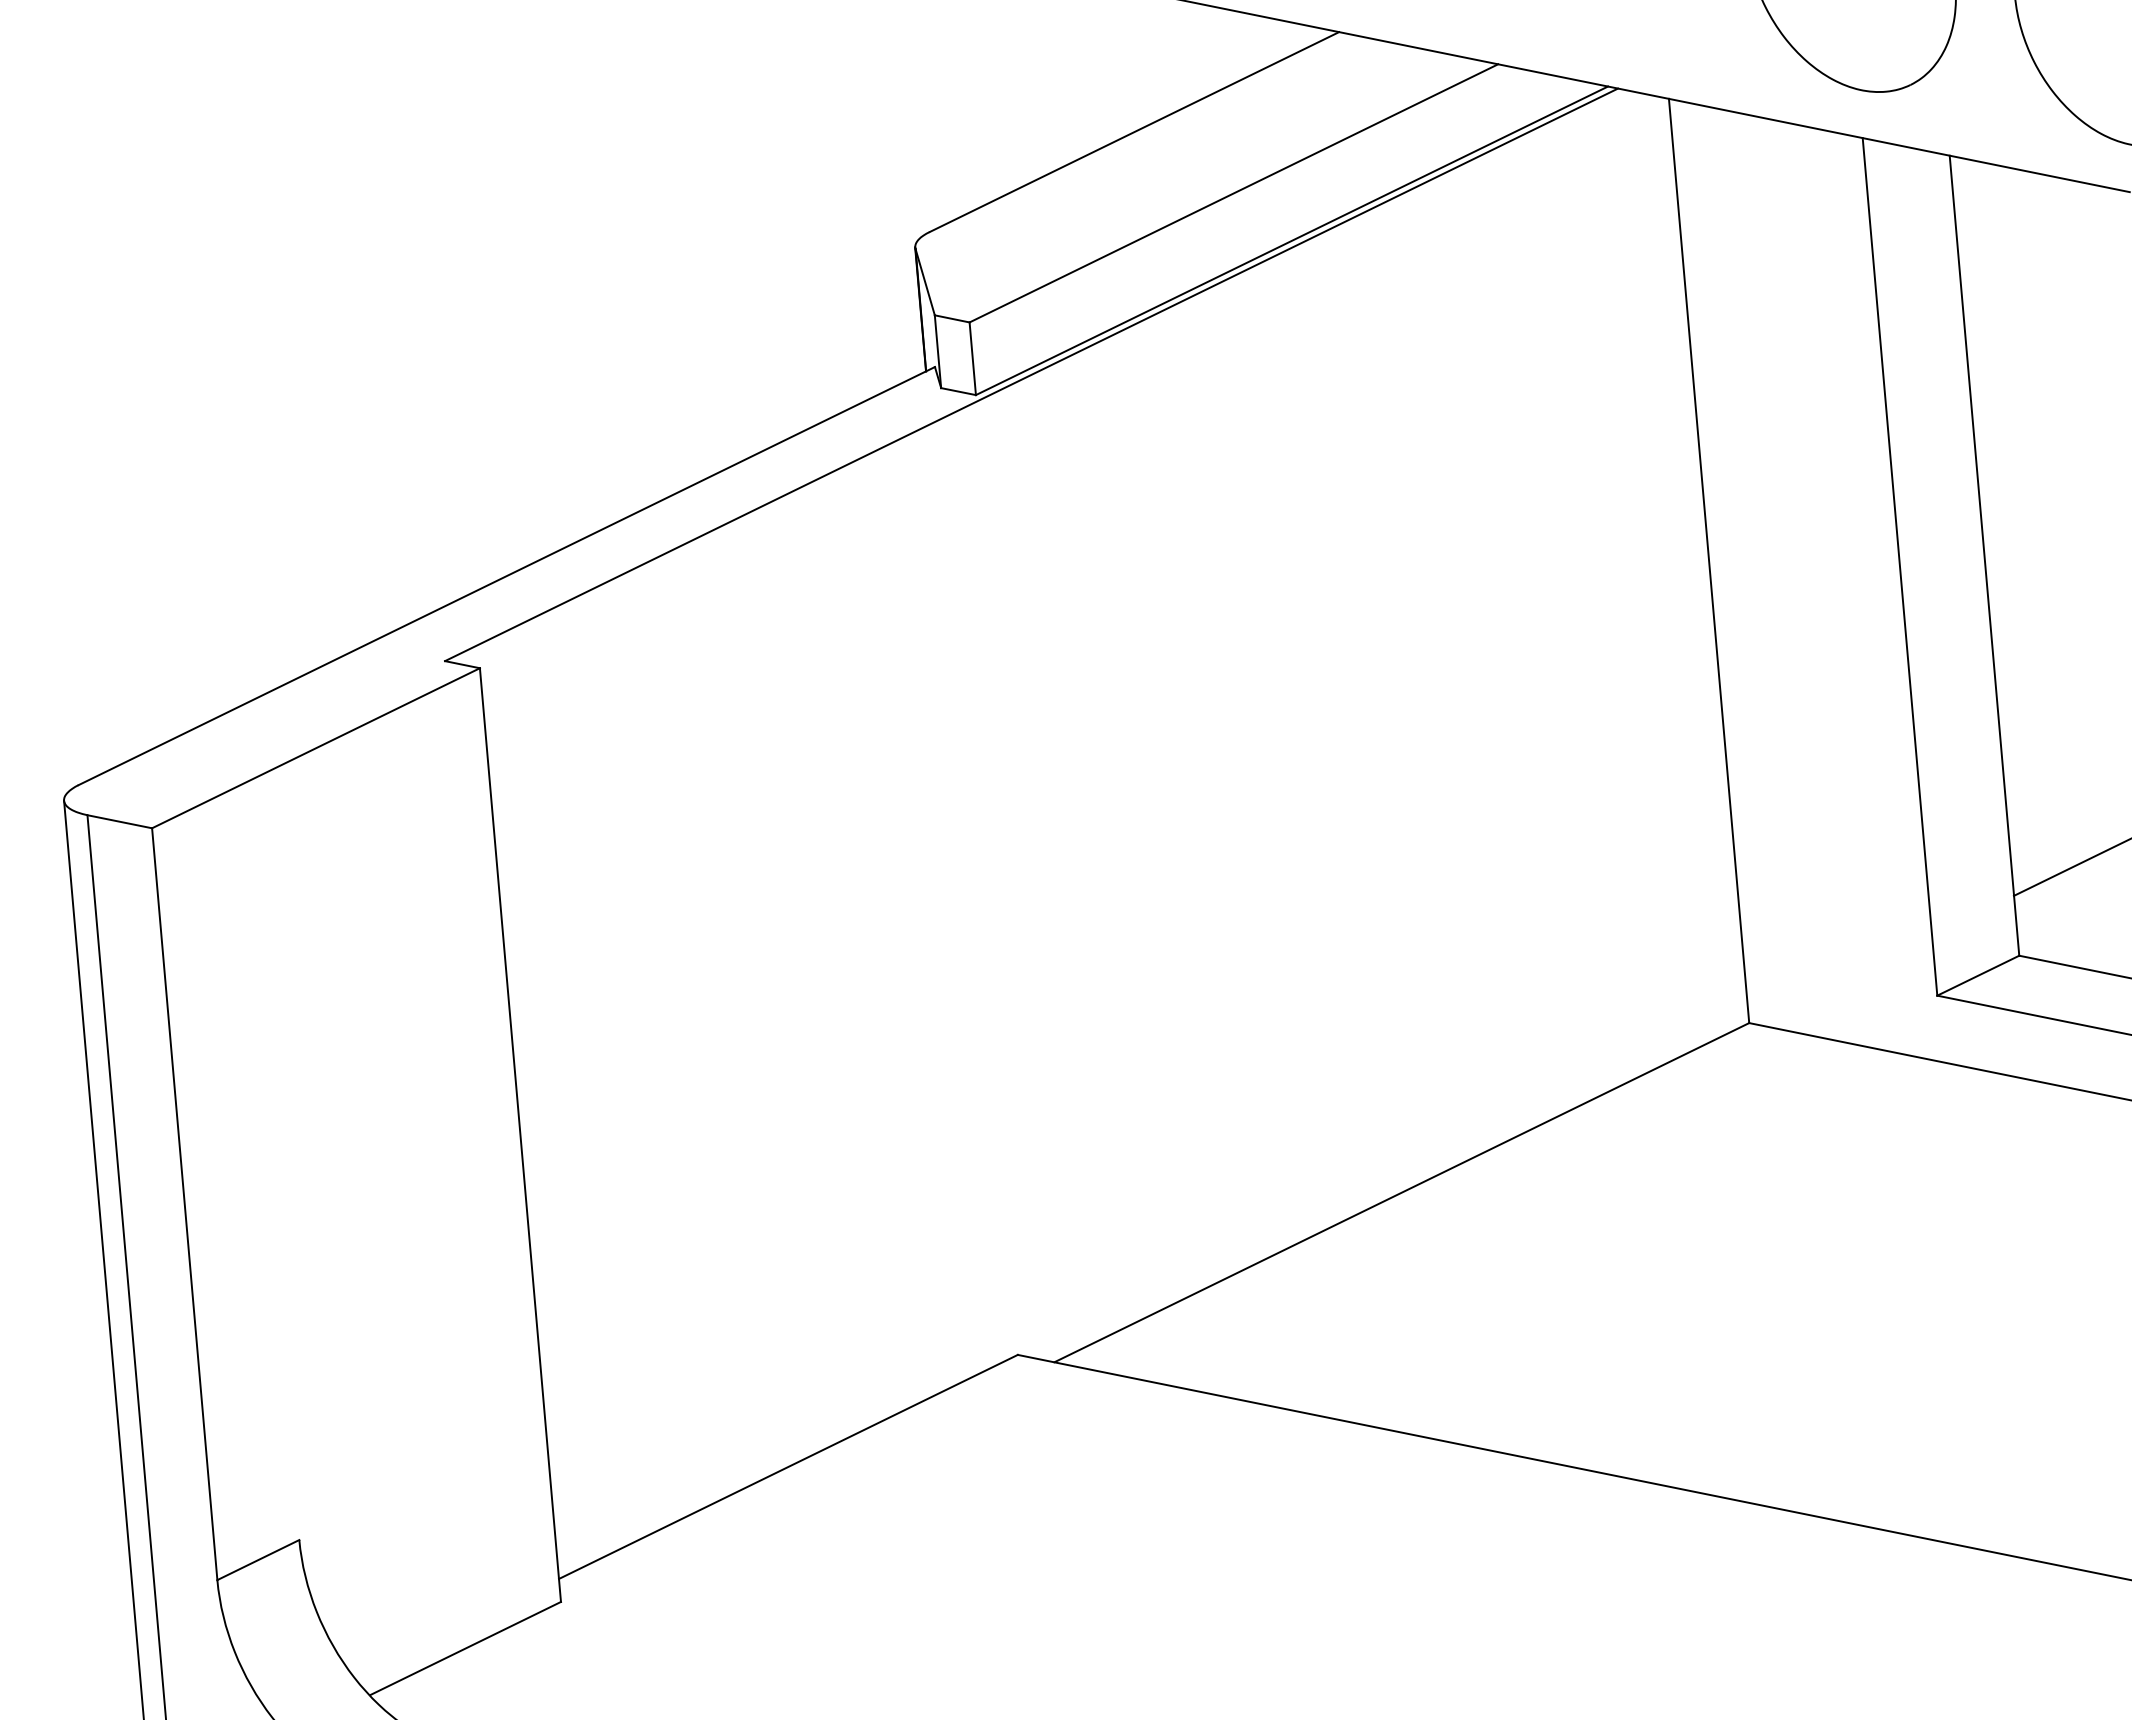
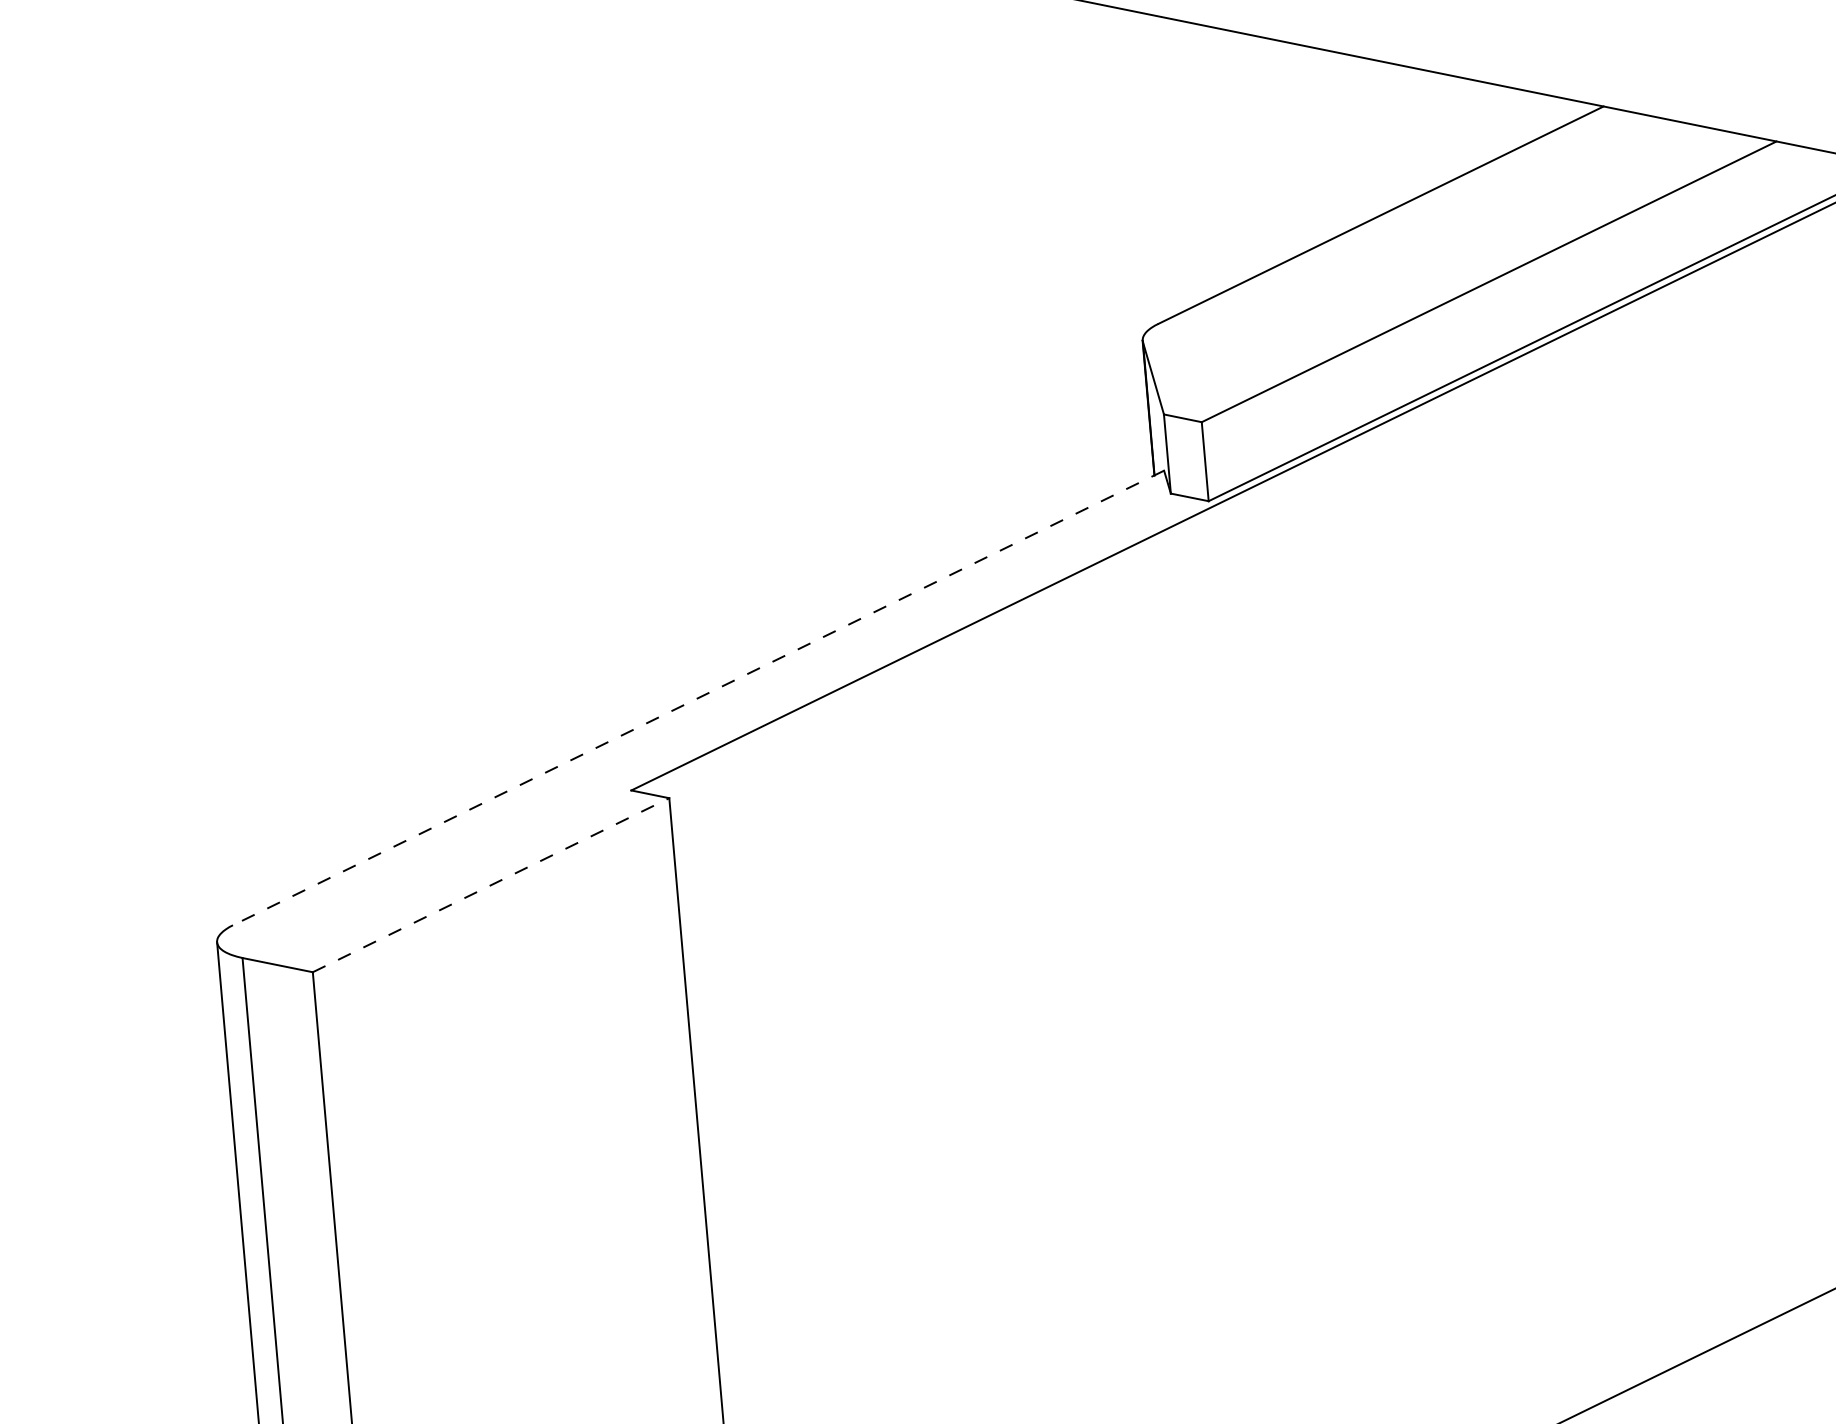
line: (506, 576) -> (698, 698), solid -> dashed
line: (316, 748) -> (491, 885), solid -> dashed

